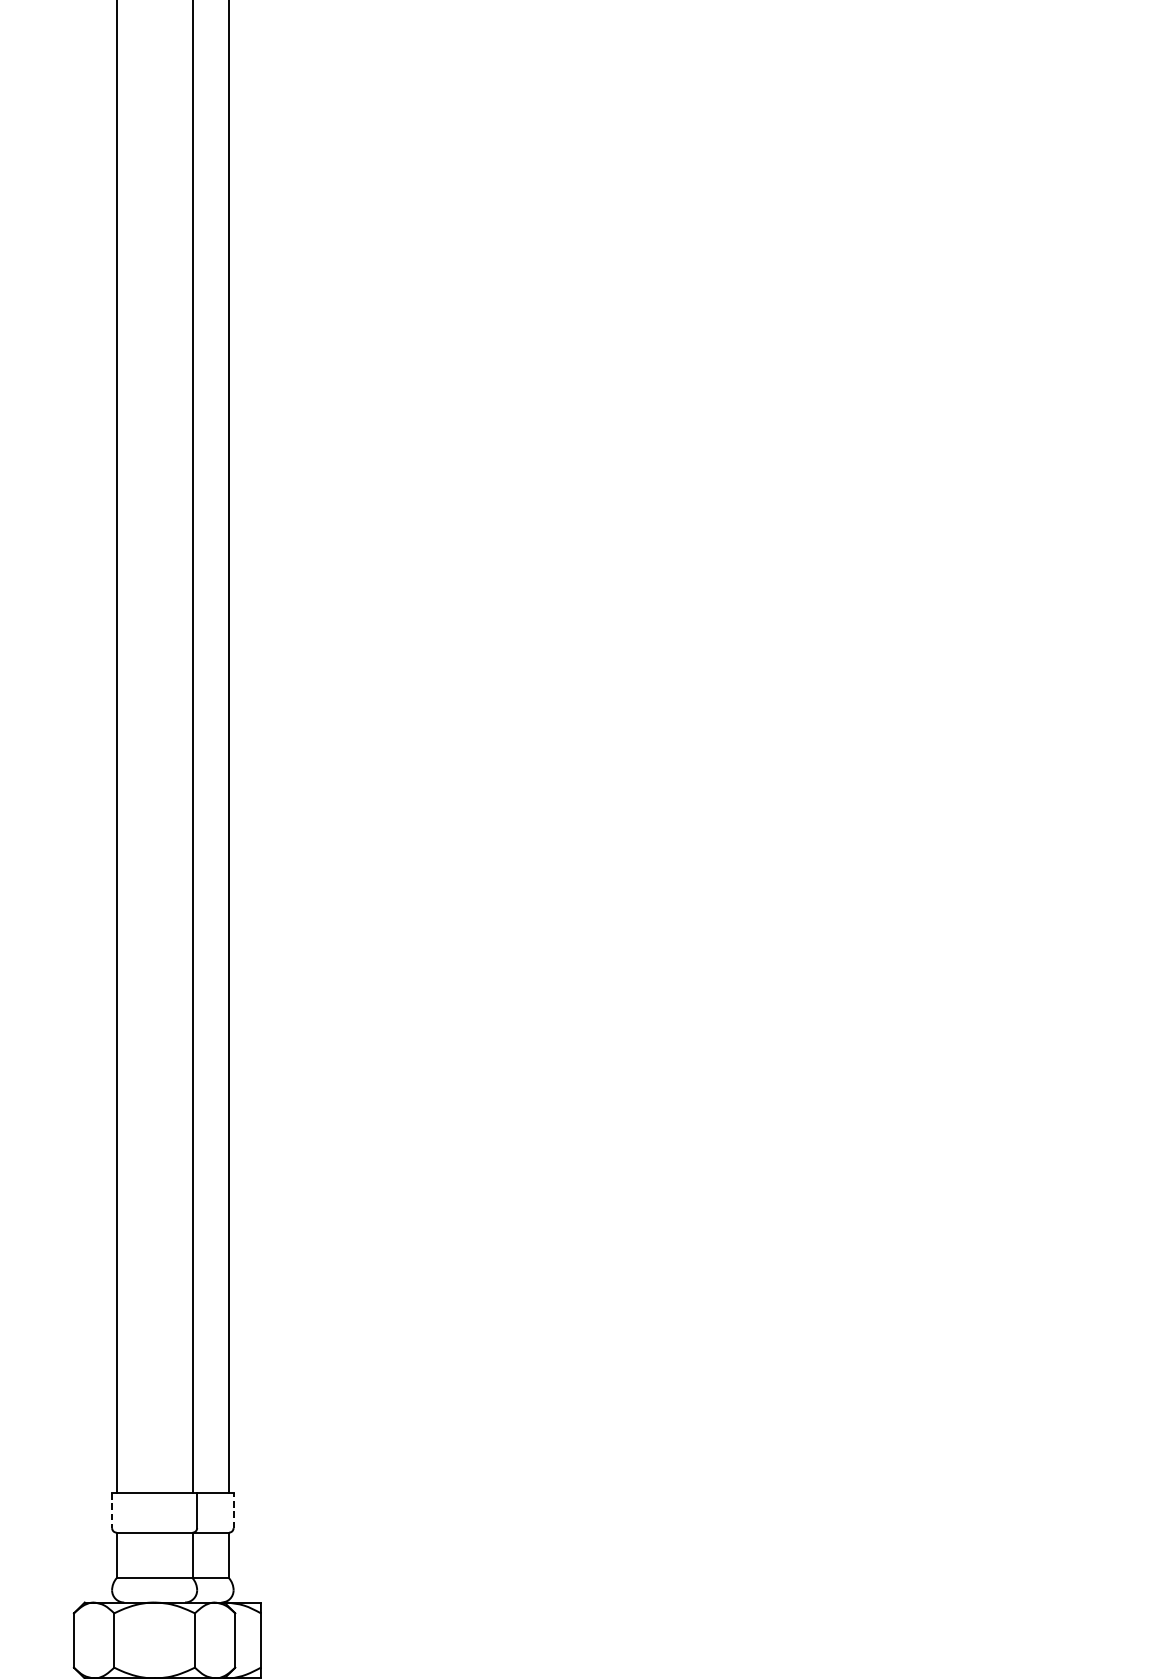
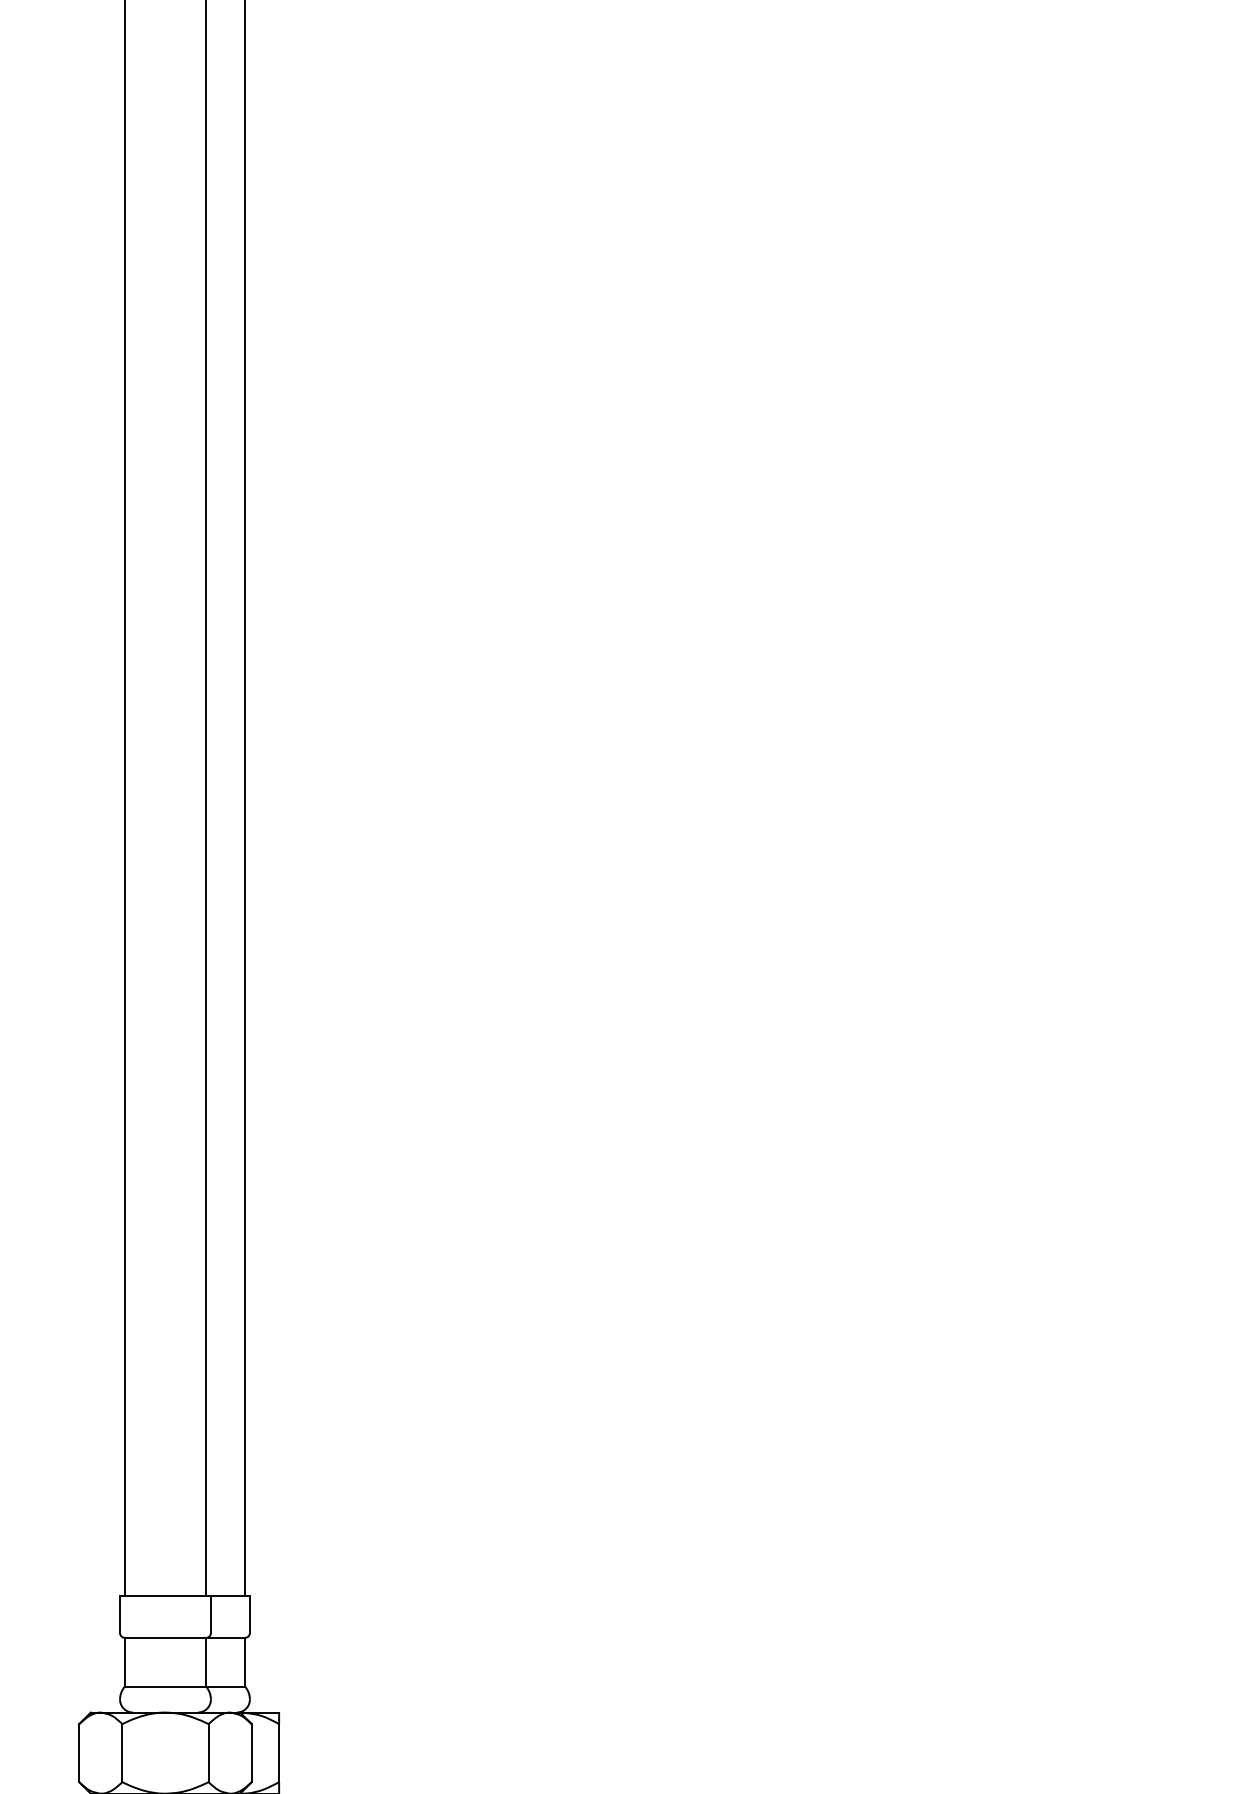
line: (112, 1510) -> (120, 1614), dashed -> solid
line: (233, 1510) -> (249, 1614), dashed -> solid

